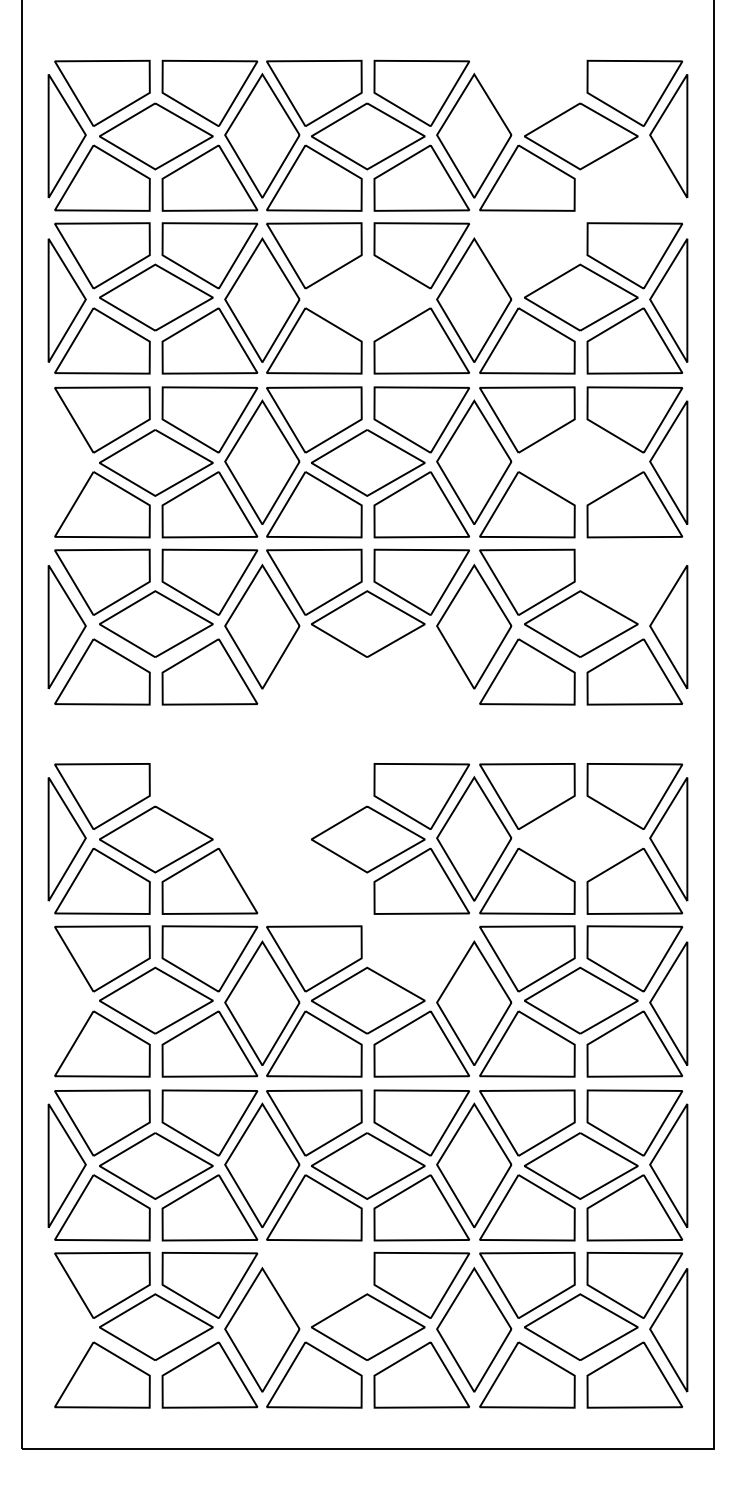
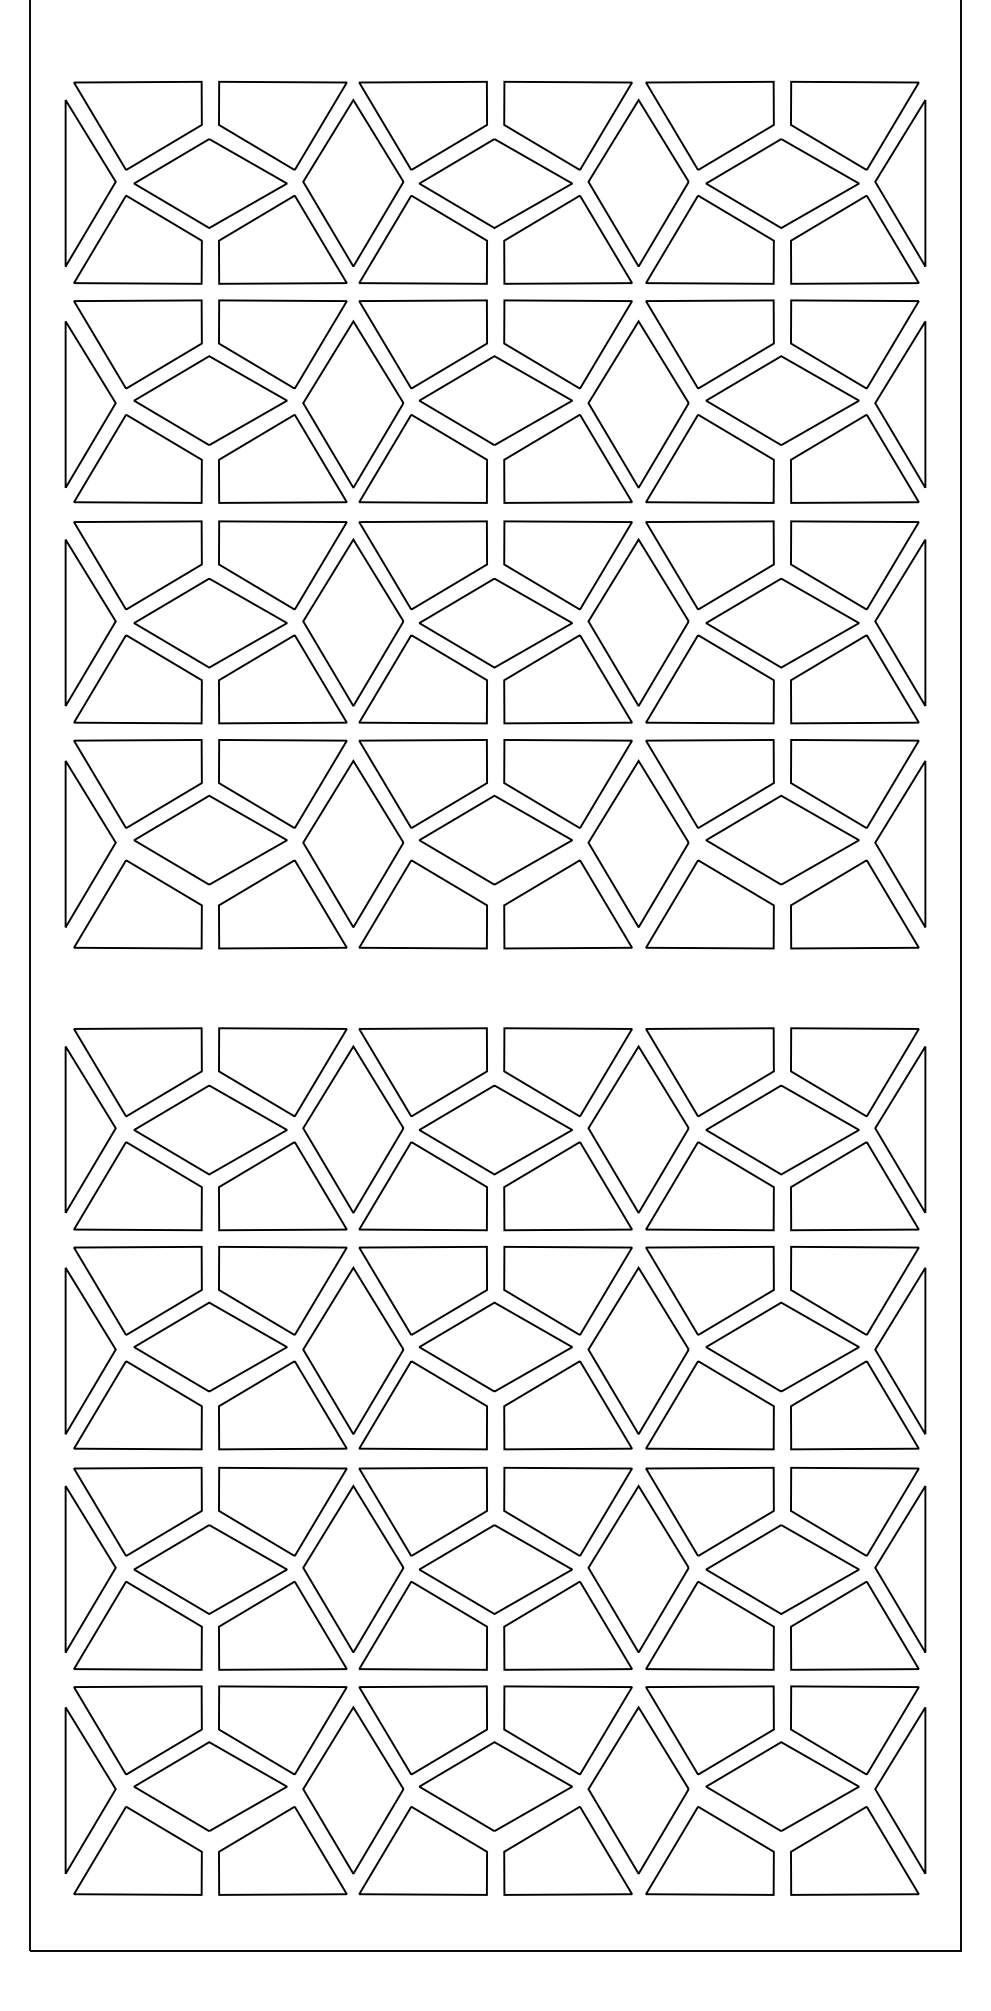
part: (527, 92) -> (710, 124), added
part: (634, 177) -> (854, 238), added
part: (527, 255) -> (710, 343), added
part: (368, 297) -> (496, 400), added
part: (66, 462) -> (89, 622), added
part: (581, 462) -> (782, 622), added
part: (634, 581) -> (854, 782), added
part: (314, 671) -> (423, 903), added
part: (421, 671) -> (567, 903), added
part: (261, 838) -> (352, 1128), added
part: (581, 839) -> (782, 1130), added
part: (421, 958) -> (567, 1290), added
part: (66, 1003) -> (89, 1350), added
part: (314, 1284) -> (423, 1729), added
part: (66, 1330) -> (89, 1790), added

